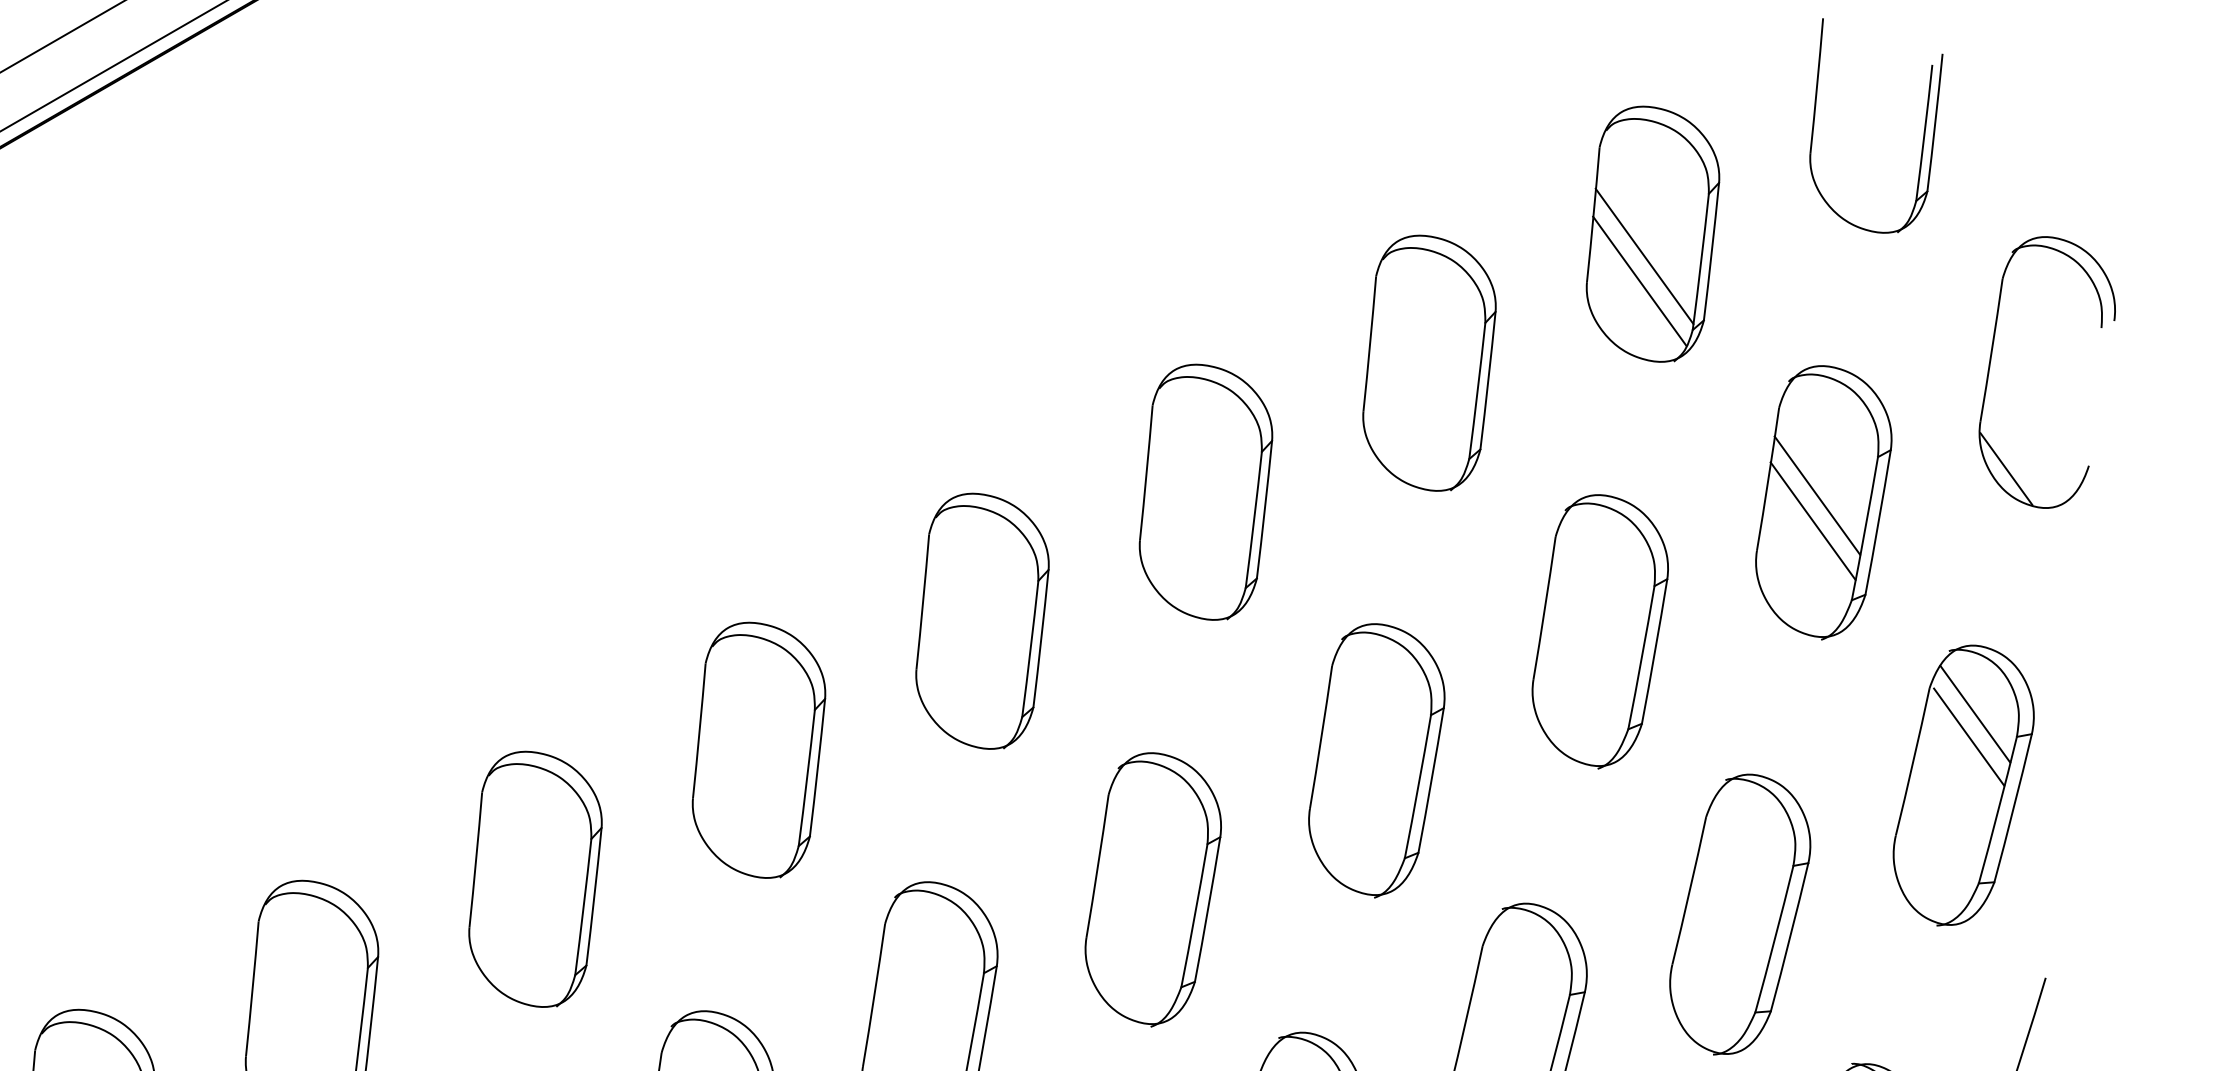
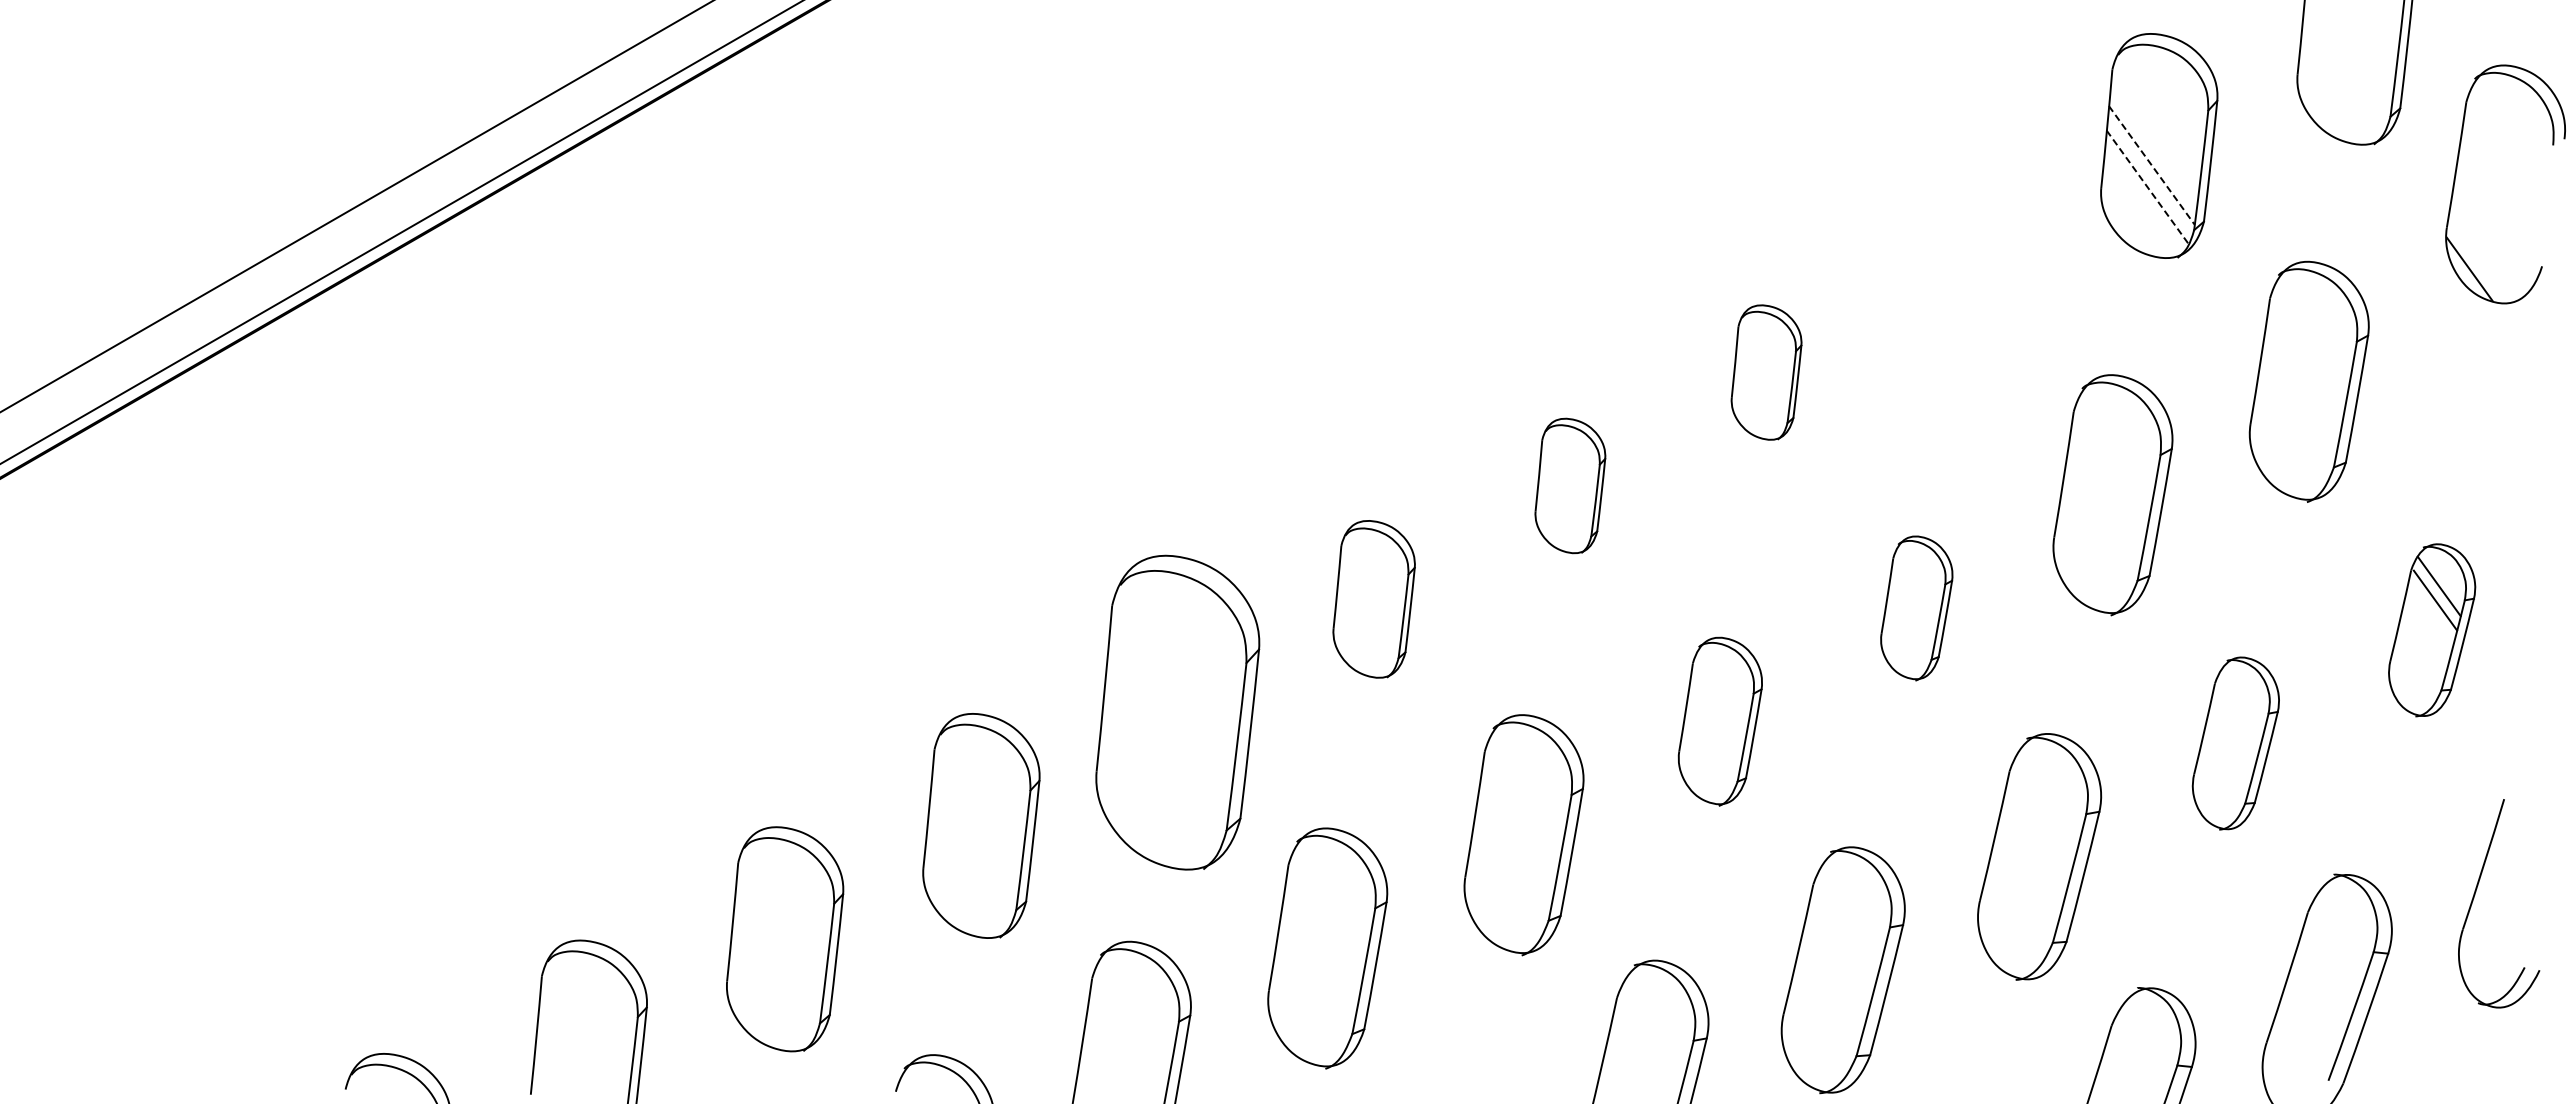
line: (1645, 256) -> (2152, 165), solid -> dashed
line: (1639, 281) -> (2147, 187), solid -> dashed
part: (1991, 362) -> (2456, 175), moved
part: (1429, 363) -> (1962, 259), removed
part: (1205, 492) -> (1766, 372), size x0.6
line: (1817, 495) -> (2303, 375), removed
line: (1812, 520) -> (2299, 397), removed
part: (982, 620) -> (1570, 485), size x0.6
part: (759, 750) -> (1374, 599), size x0.7
part: (1376, 760) -> (1916, 608), size x0.6
part: (1962, 785) -> (2431, 630), size x0.7
part: (535, 879) -> (1177, 712), size x1.4
part: (1153, 889) -> (1720, 721), size x0.7
part: (1739, 914) -> (2235, 743), size x0.7

